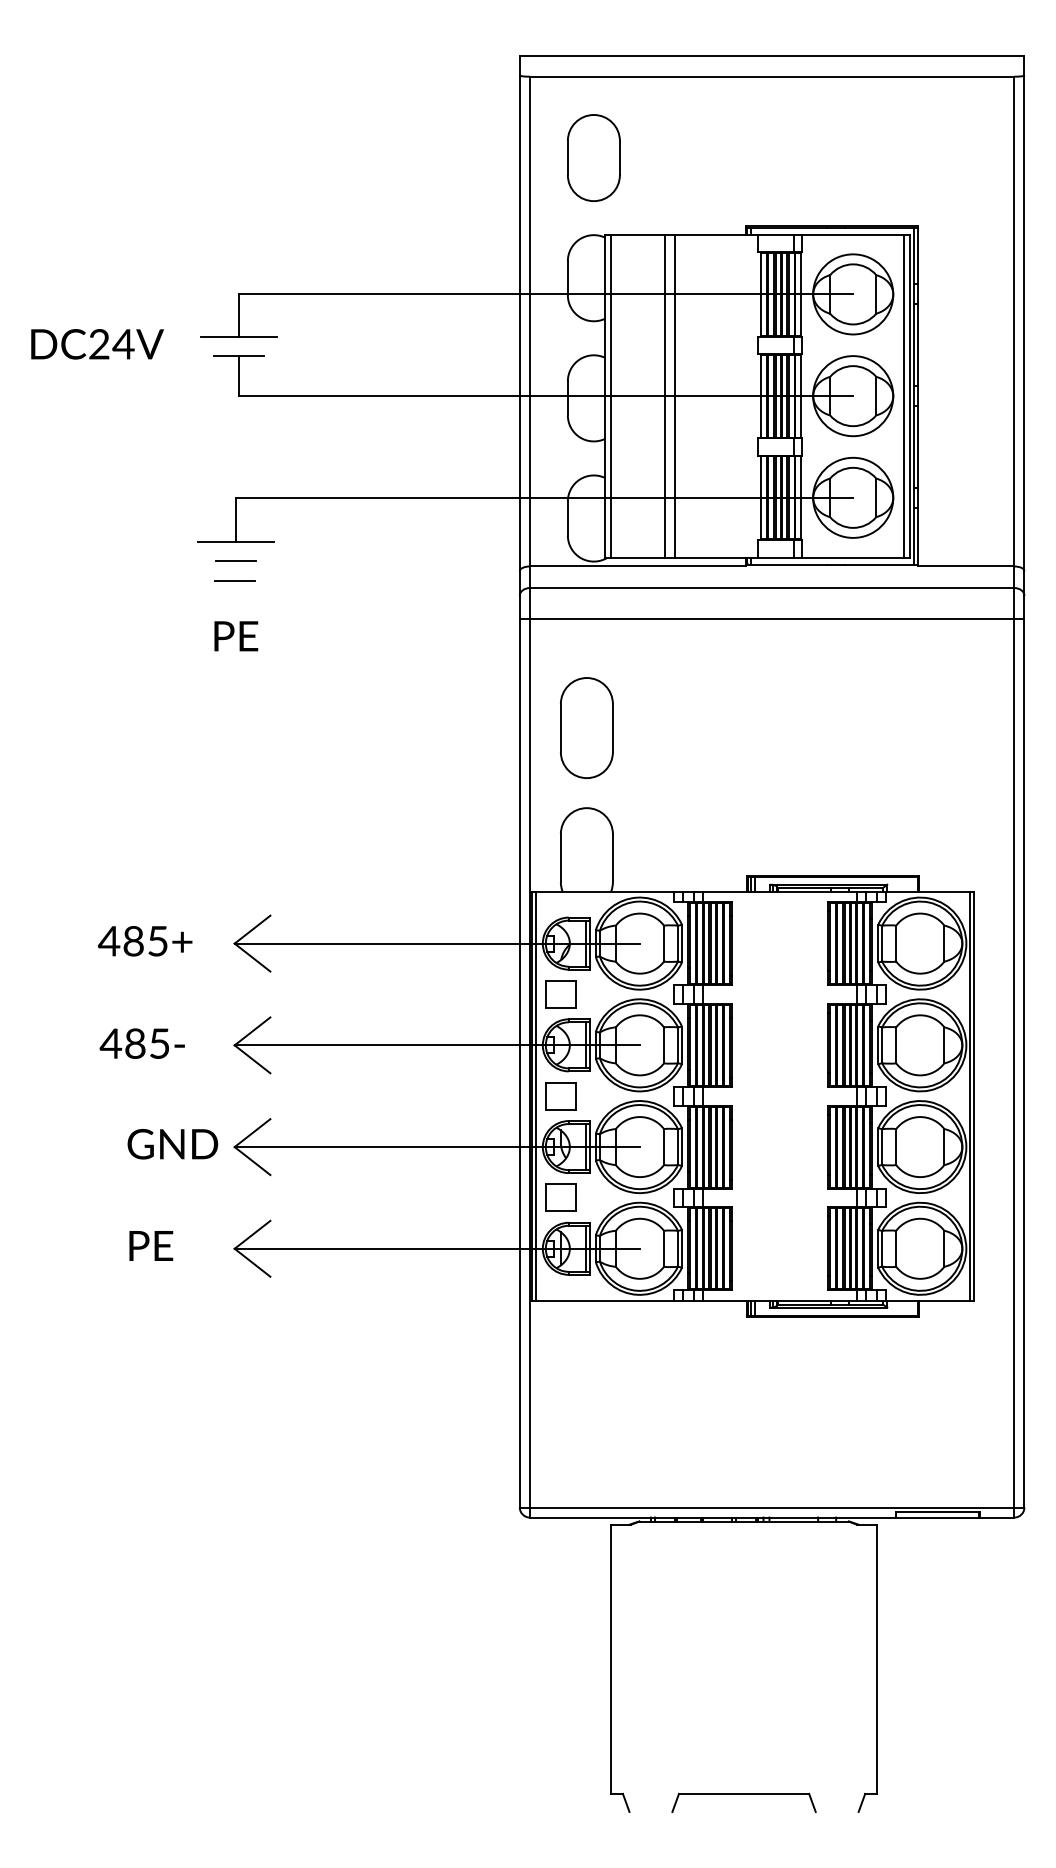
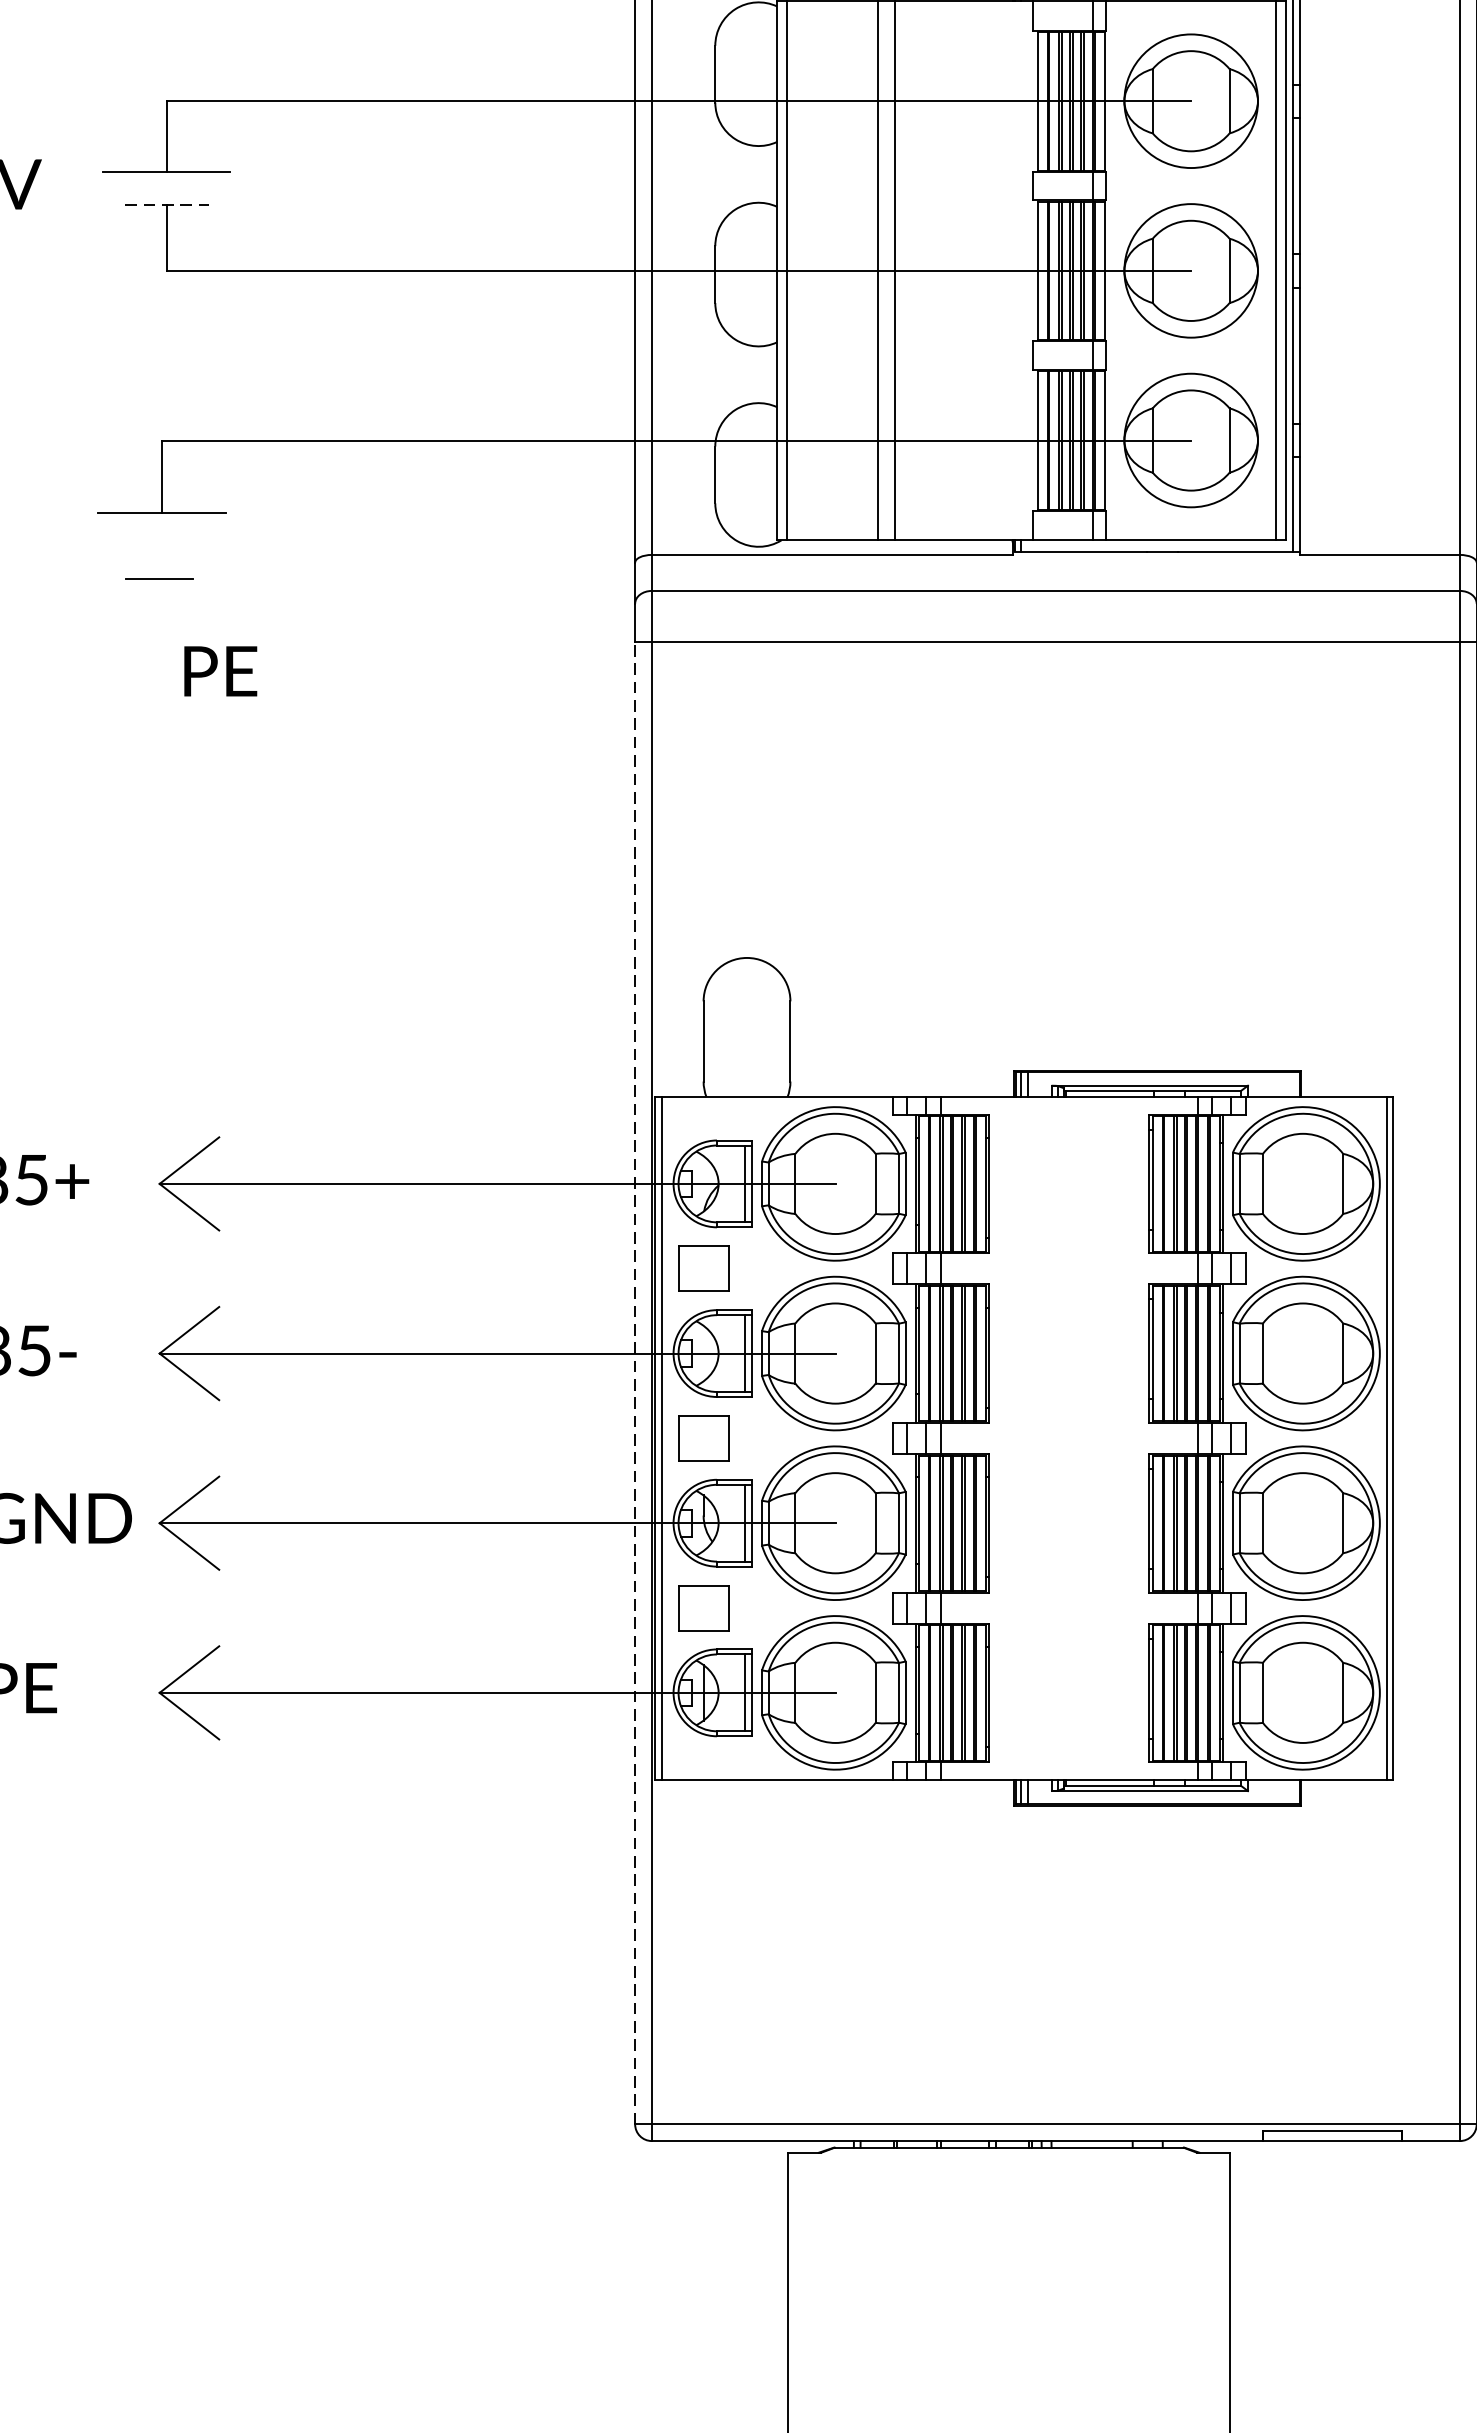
line: (239, 356) -> (167, 204), solid -> dashed
line: (235, 560) -> (161, 544), removed
text: (236, 636) -> (221, 671), moved
part: (586, 727) -> (746, 823), removed
line: (519, 1062) -> (634, 1382), solid -> dashed

